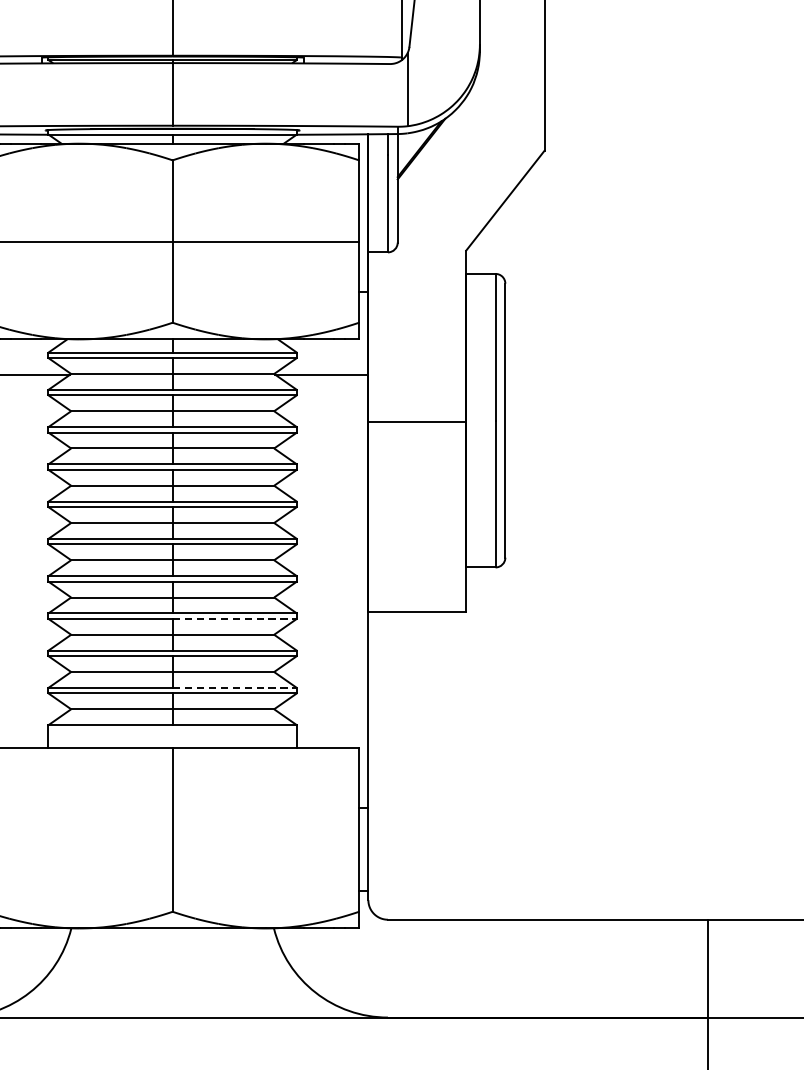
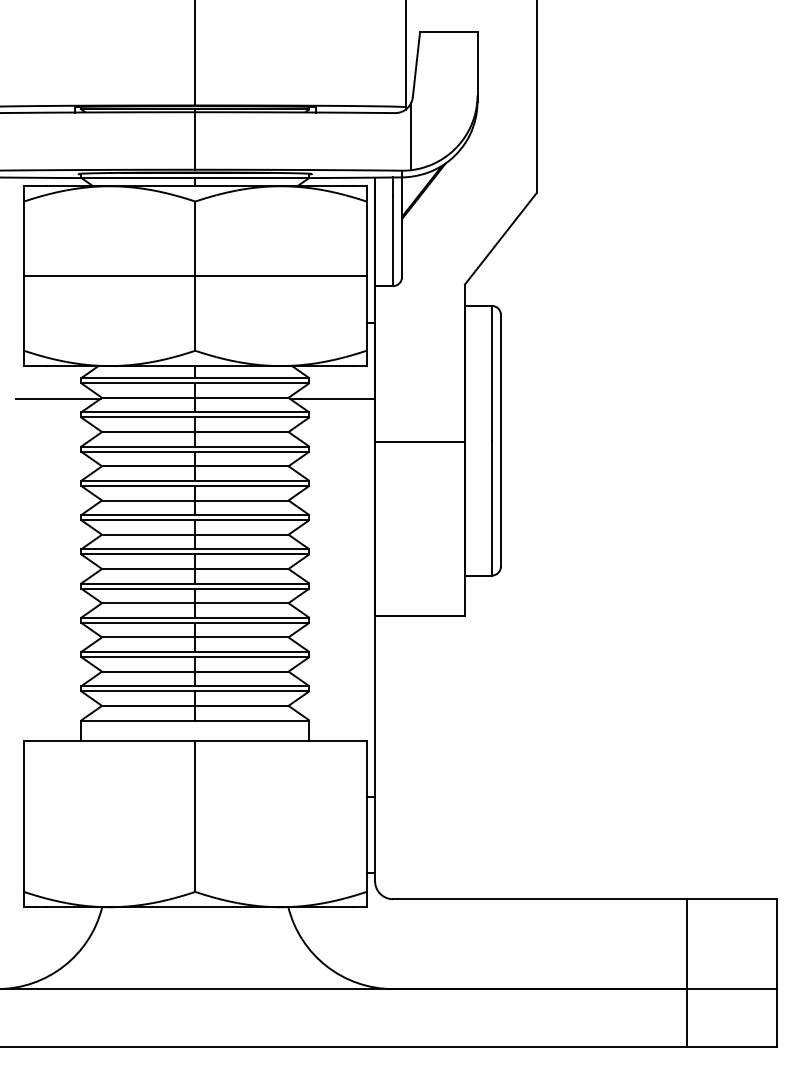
line: (234, 618) -> (252, 622), dashed -> solid
line: (234, 688) -> (252, 686), dashed -> solid

